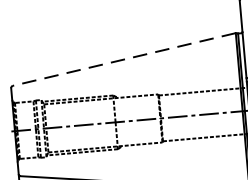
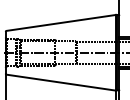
line: (122, 58) -> (60, 22), dashed -> solid

